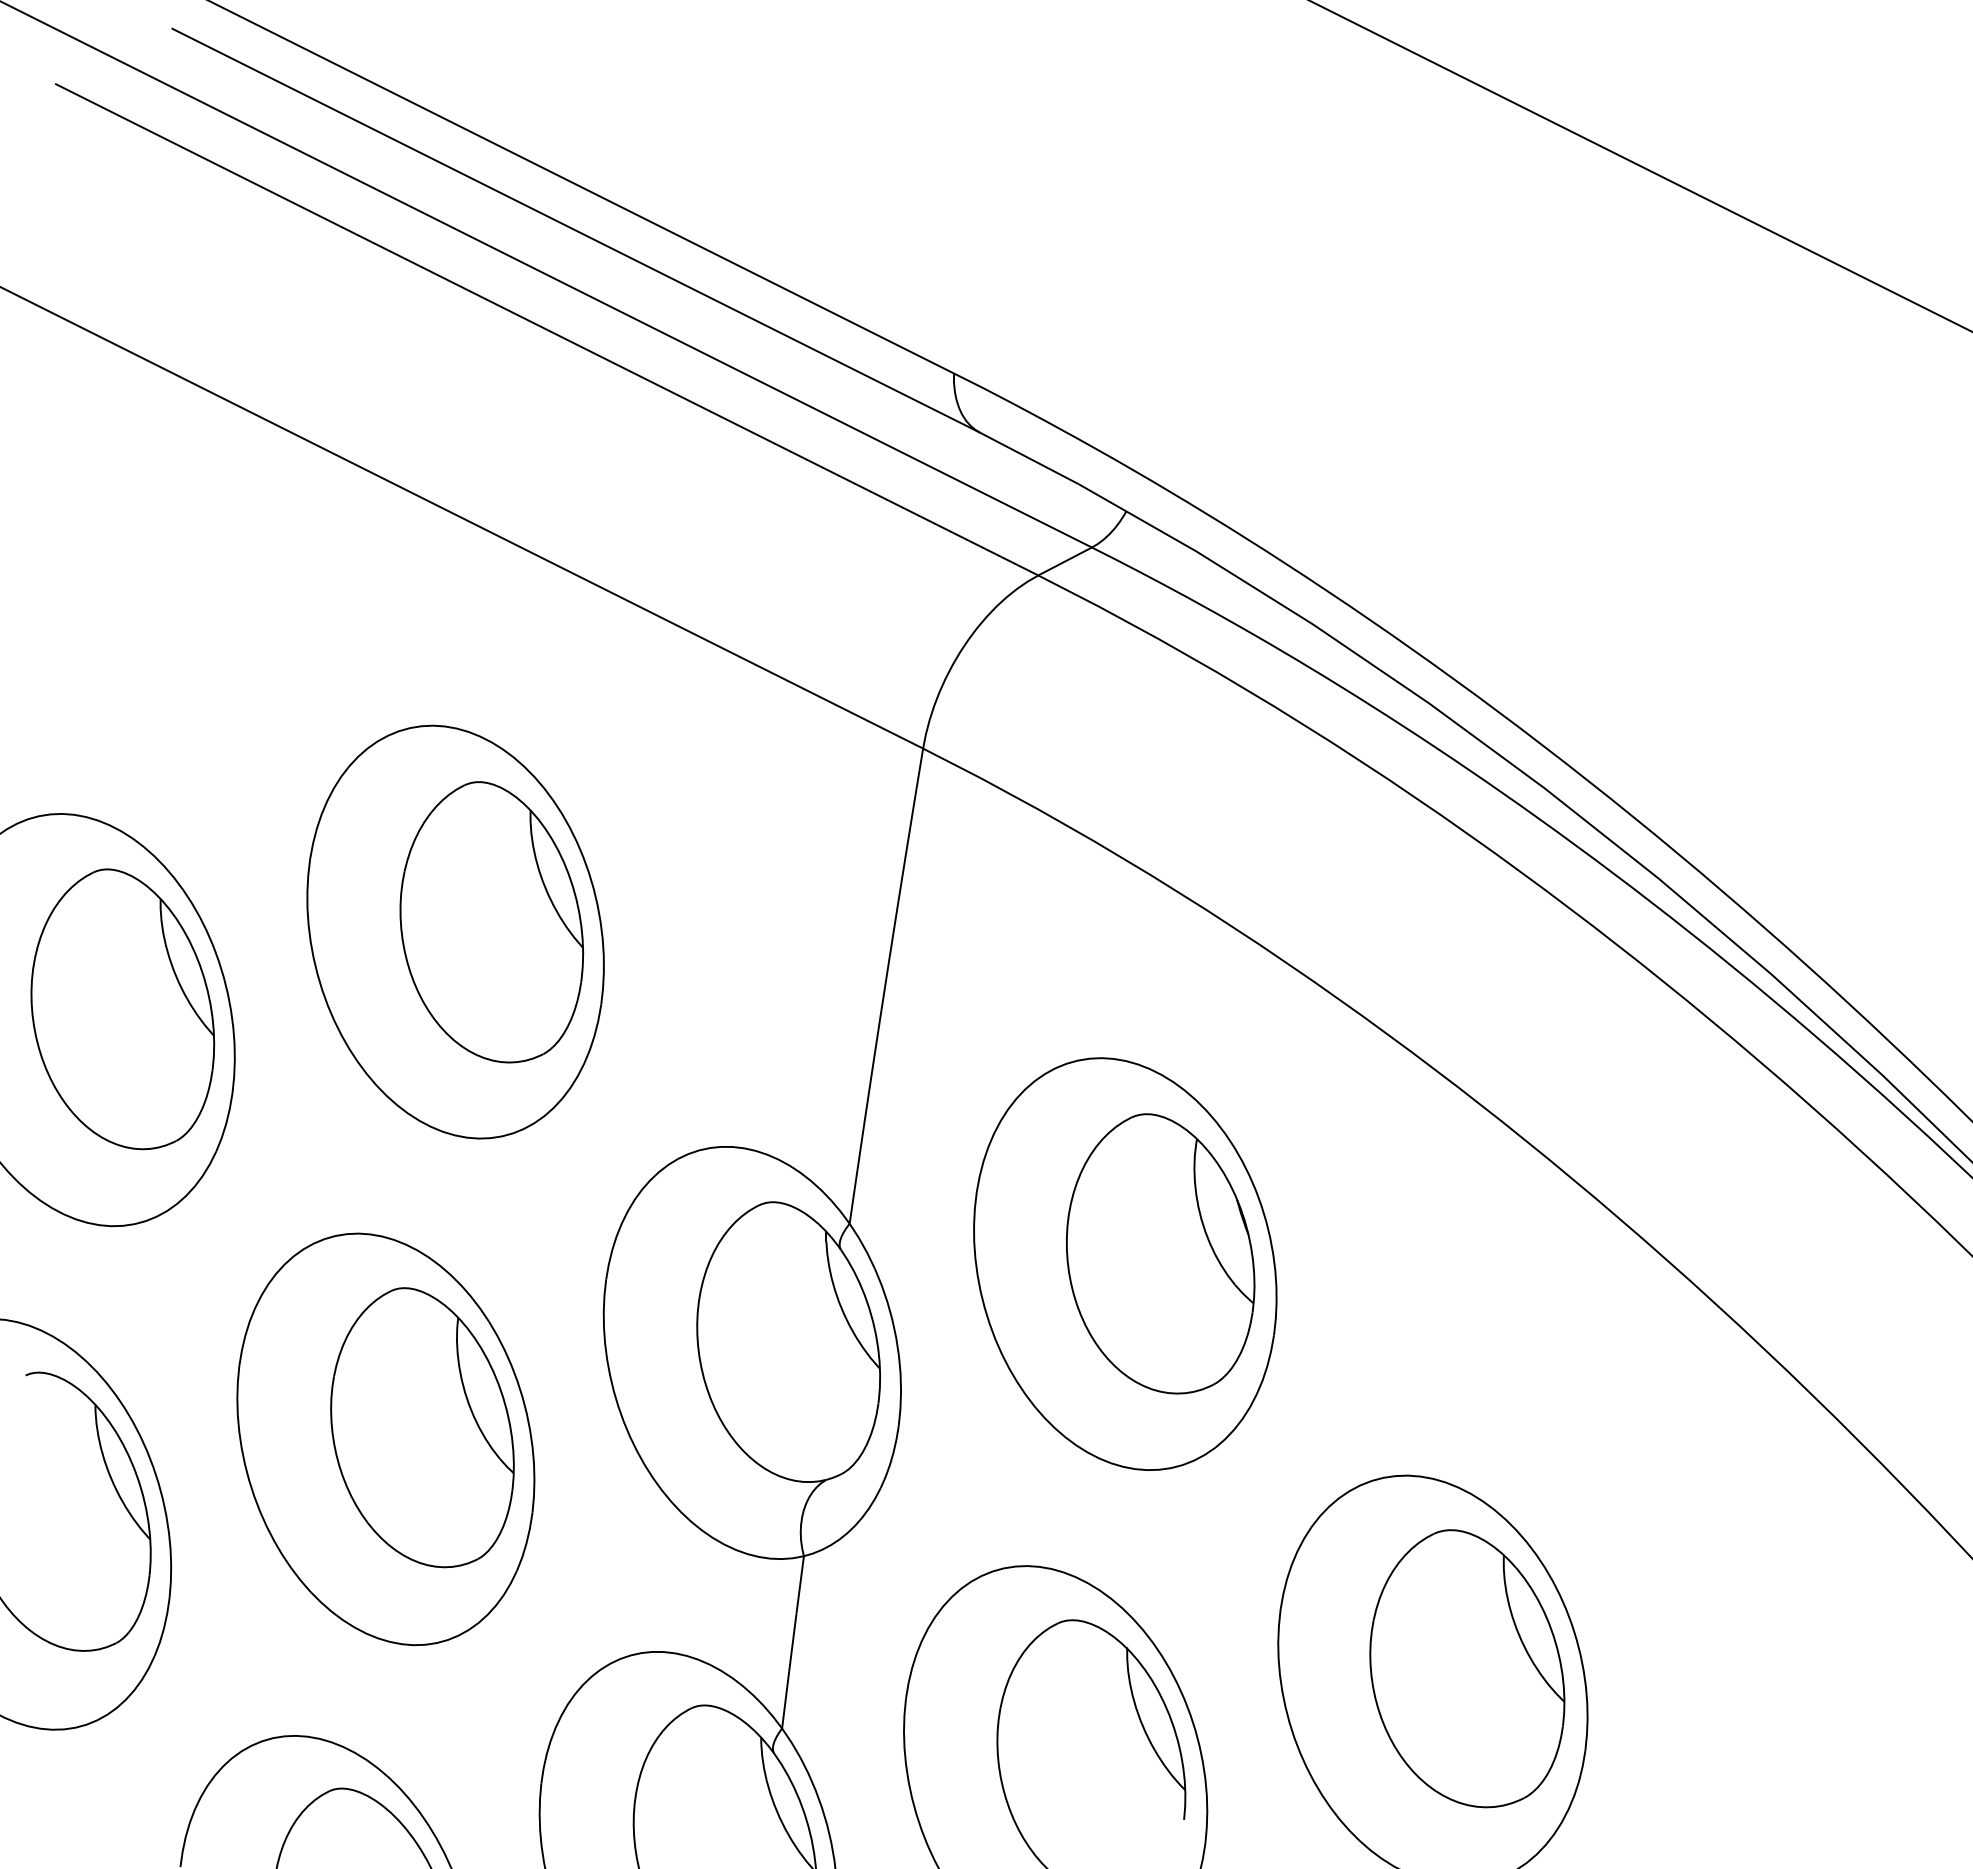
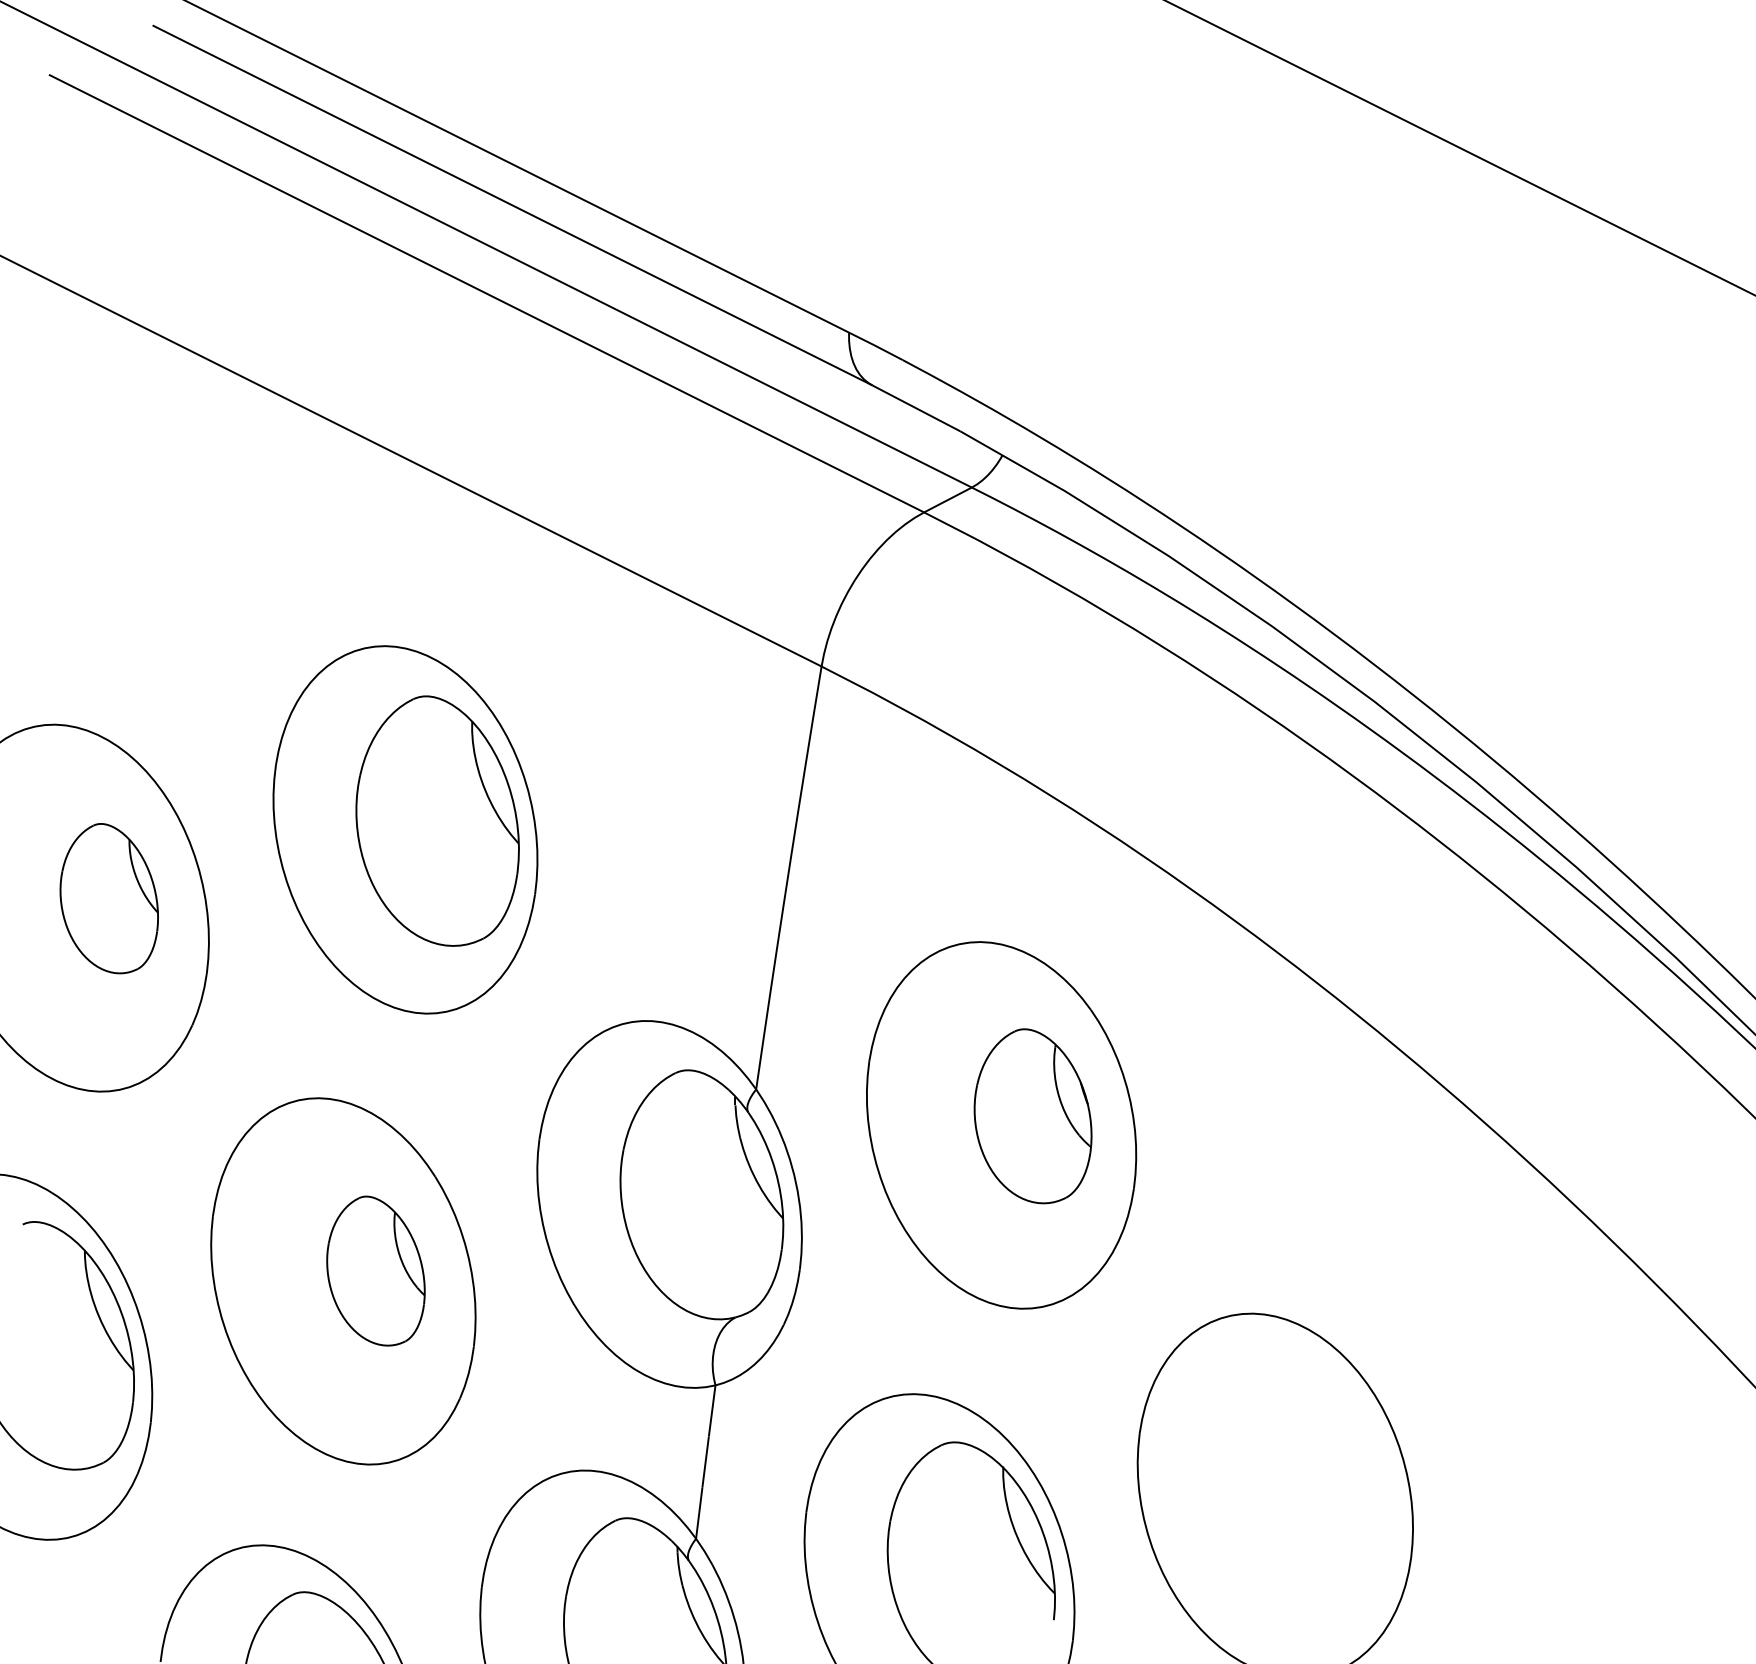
part: (122, 1009) -> (108, 898), size x0.6
part: (1160, 1253) -> (1032, 1115), size x0.7
part: (422, 1427) -> (375, 1270), size x0.6
part: (1467, 1668) -> (1306, 1485), removed

